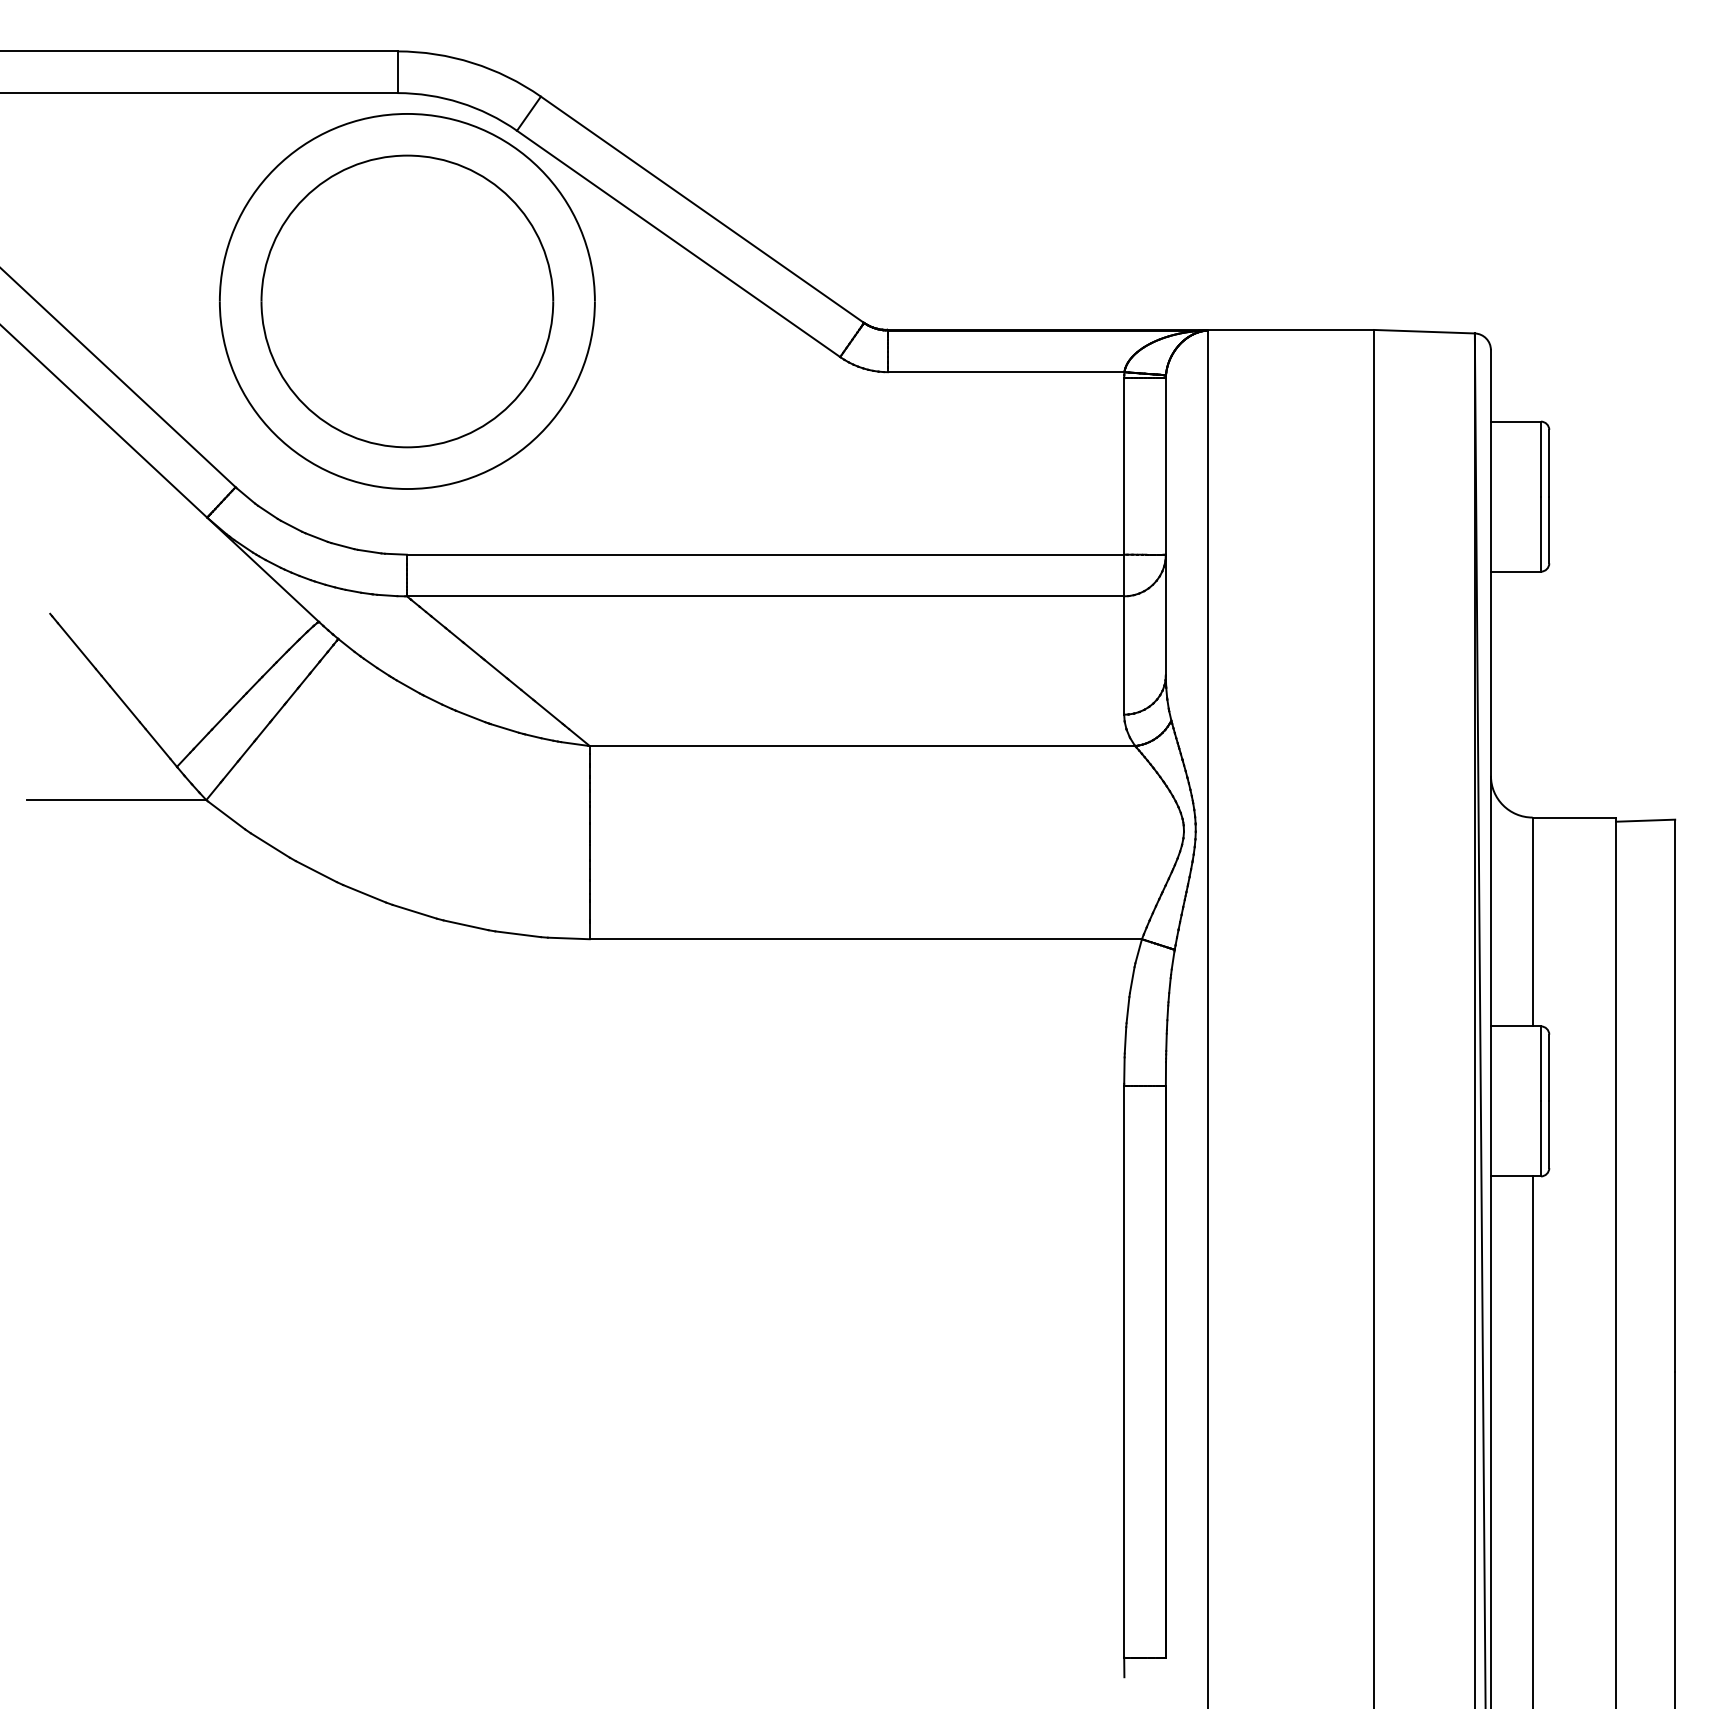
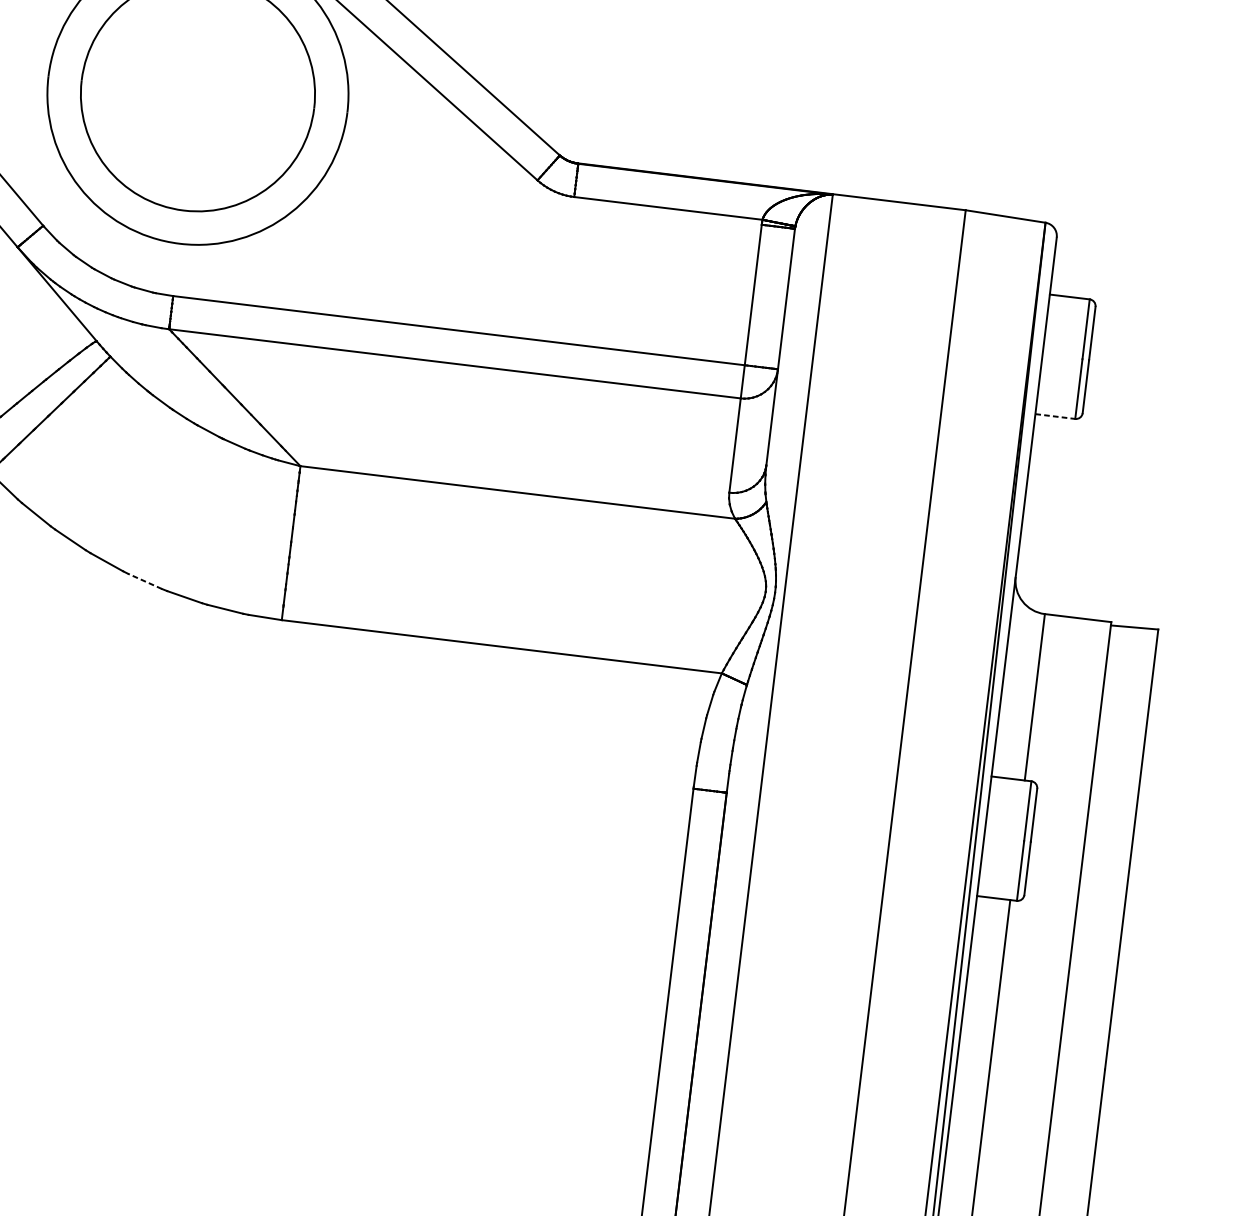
line: (1516, 571) -> (1055, 416), solid -> dashed
line: (414, 911) -> (144, 581), solid -> dashed

